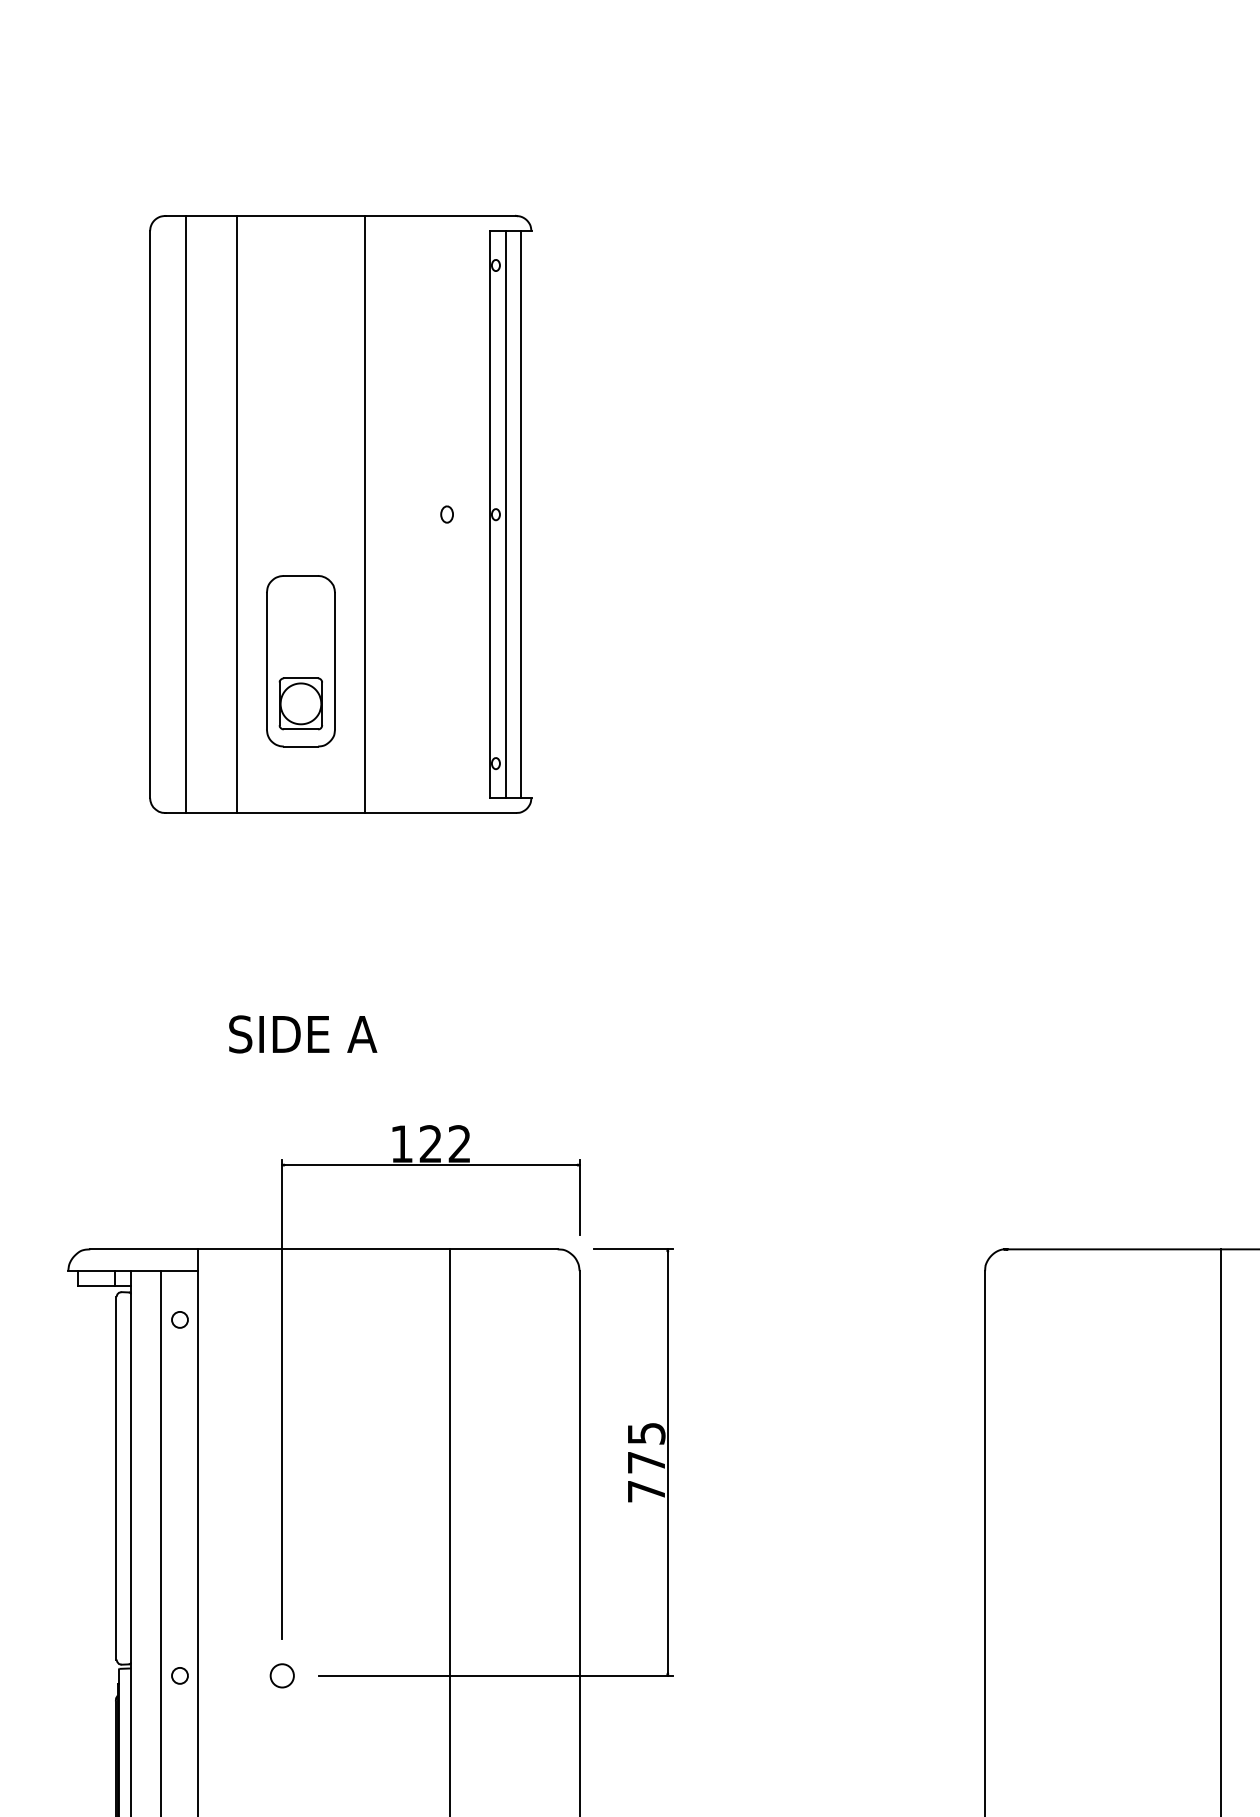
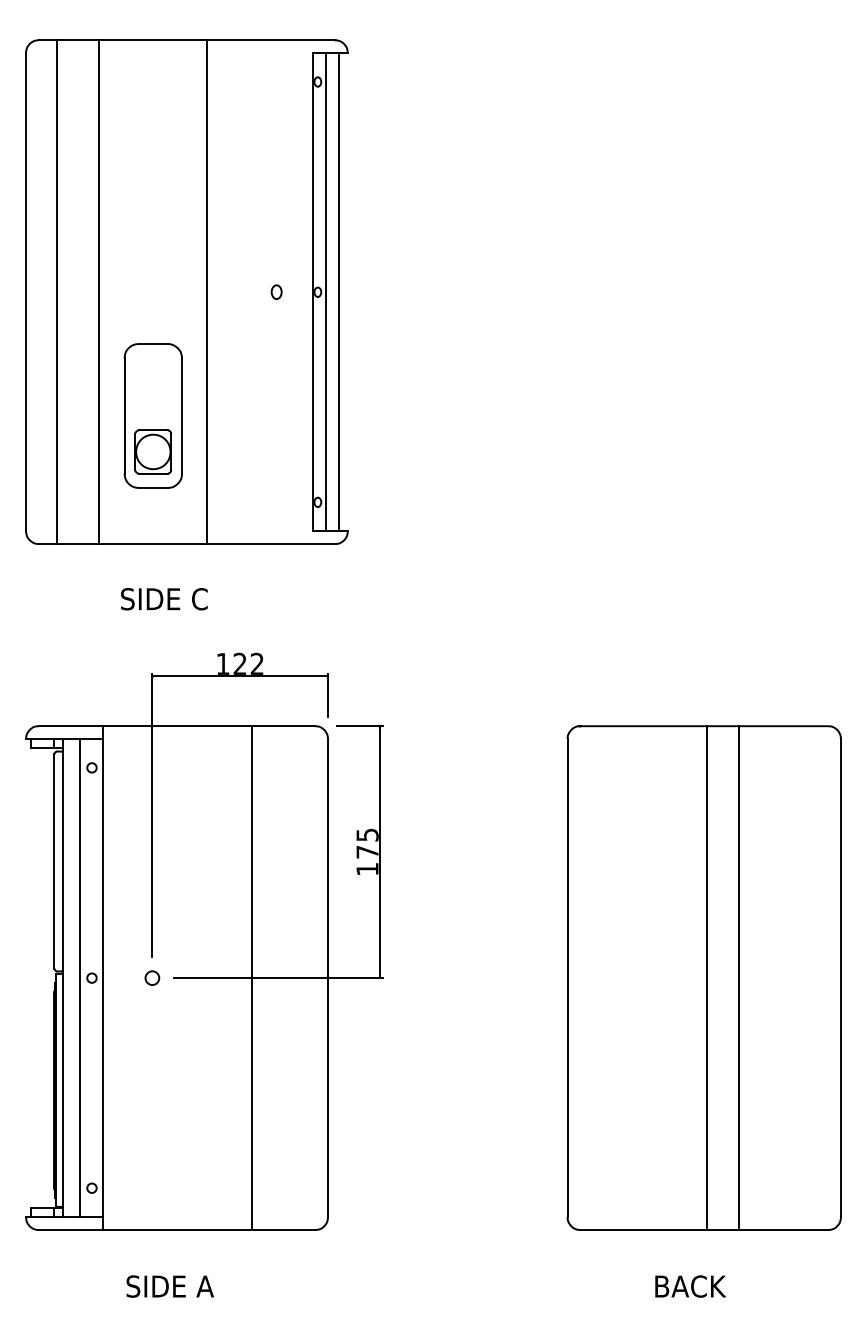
part: (340, 513) -> (186, 291), size x1.43
text: (362, 1034) -> (199, 599), SIDE A -> SIDE C
text: (646, 1491) -> (367, 869), 775 -> 175

